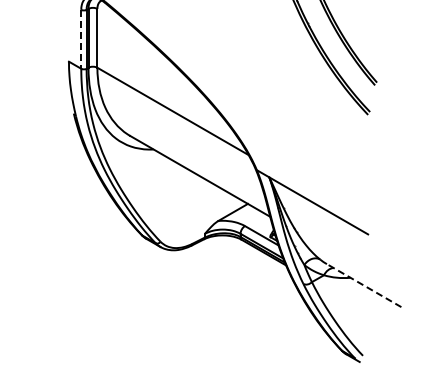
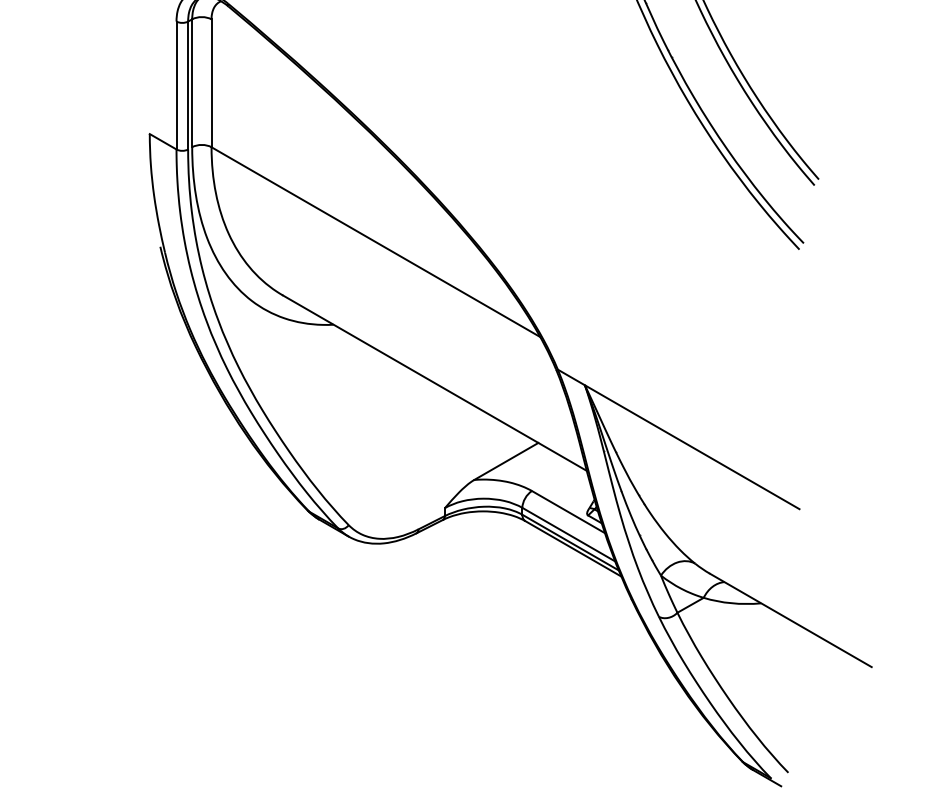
line: (81, 39) -> (176, 85), dashed -> solid
line: (363, 285) -> (789, 620), dashed -> solid

